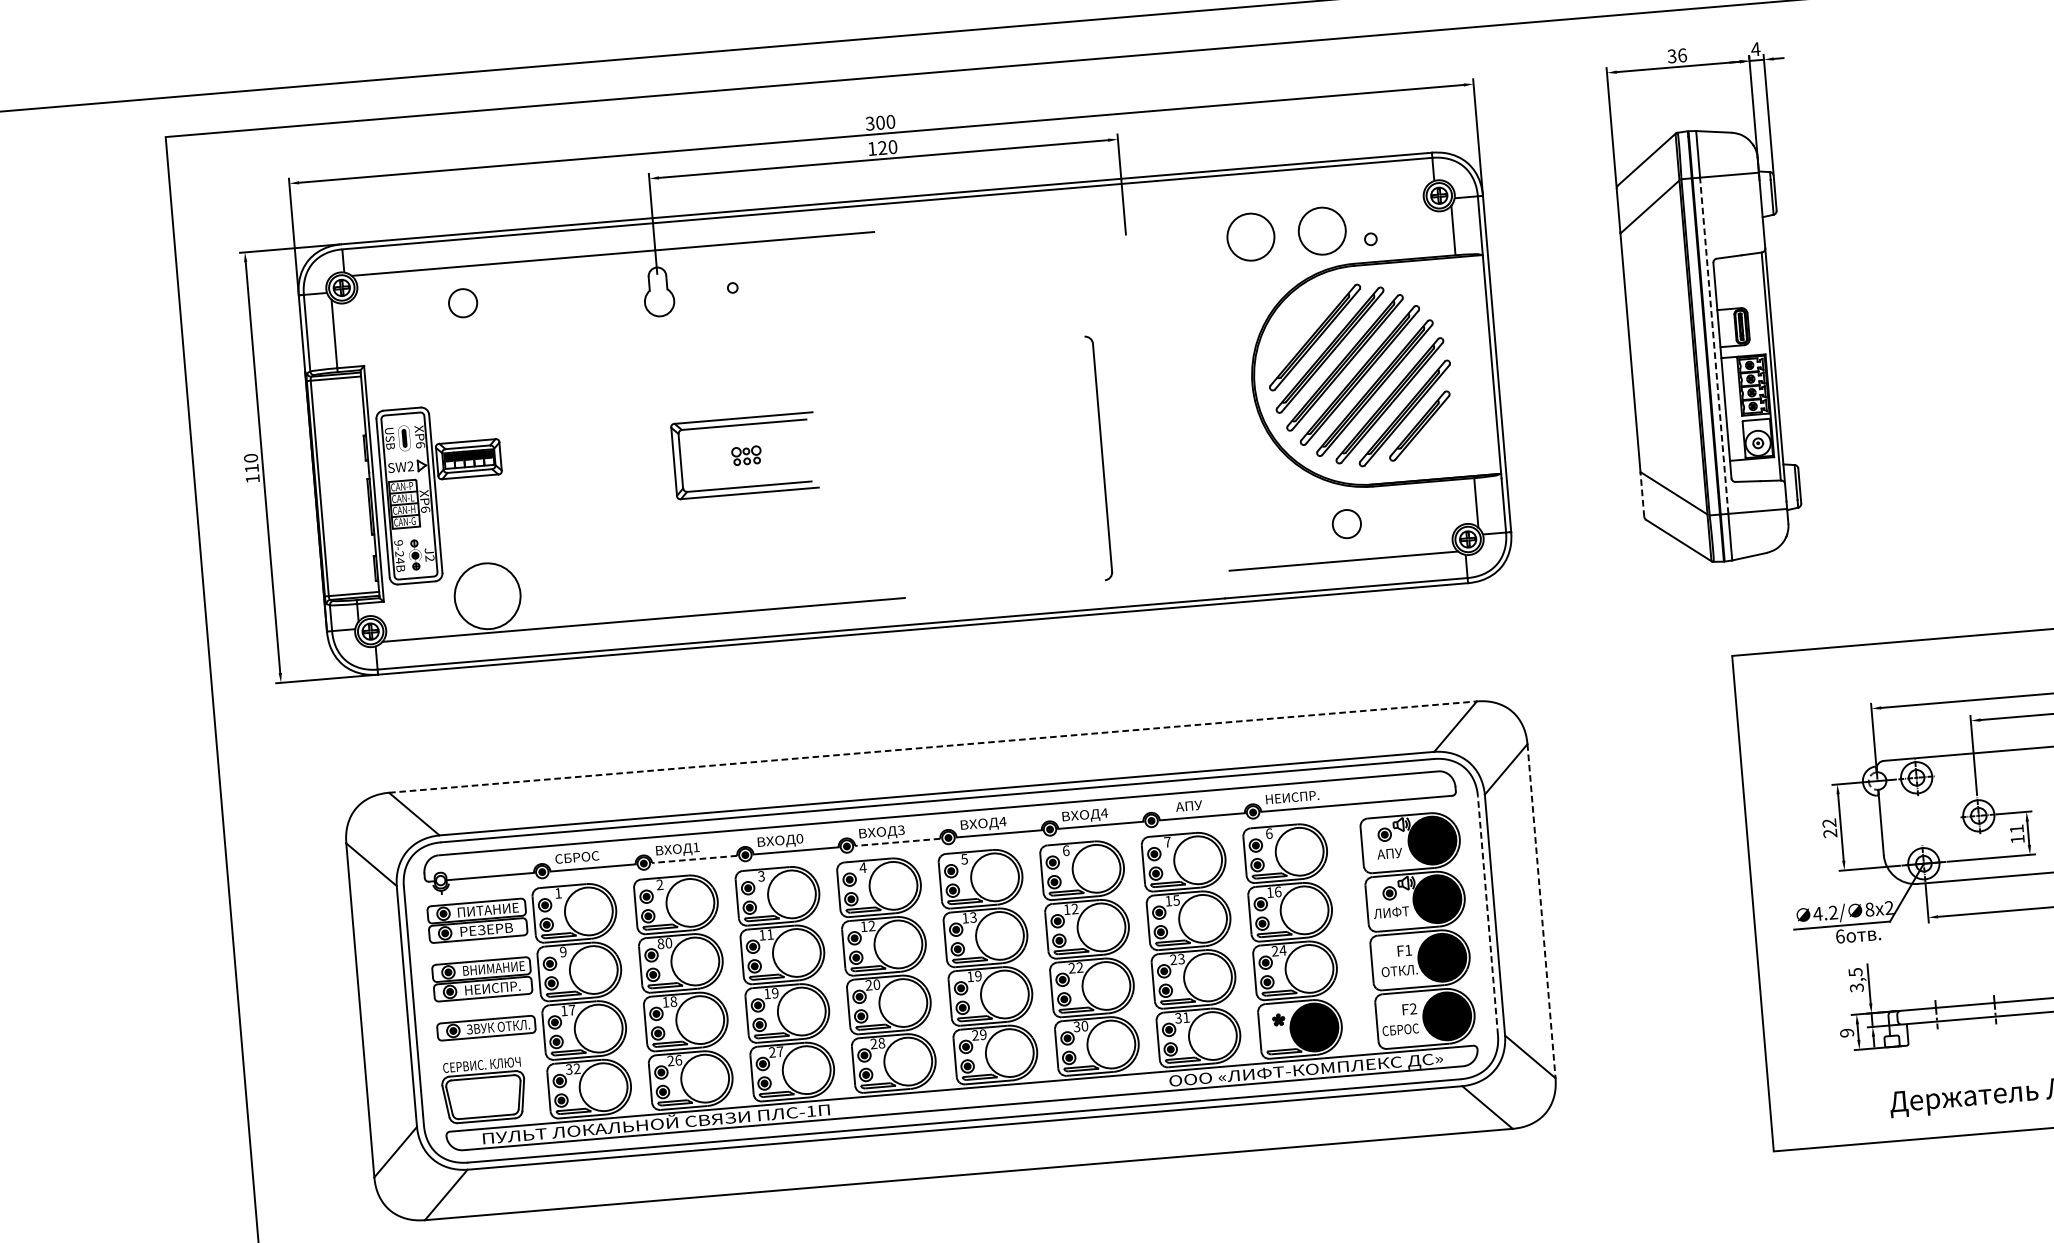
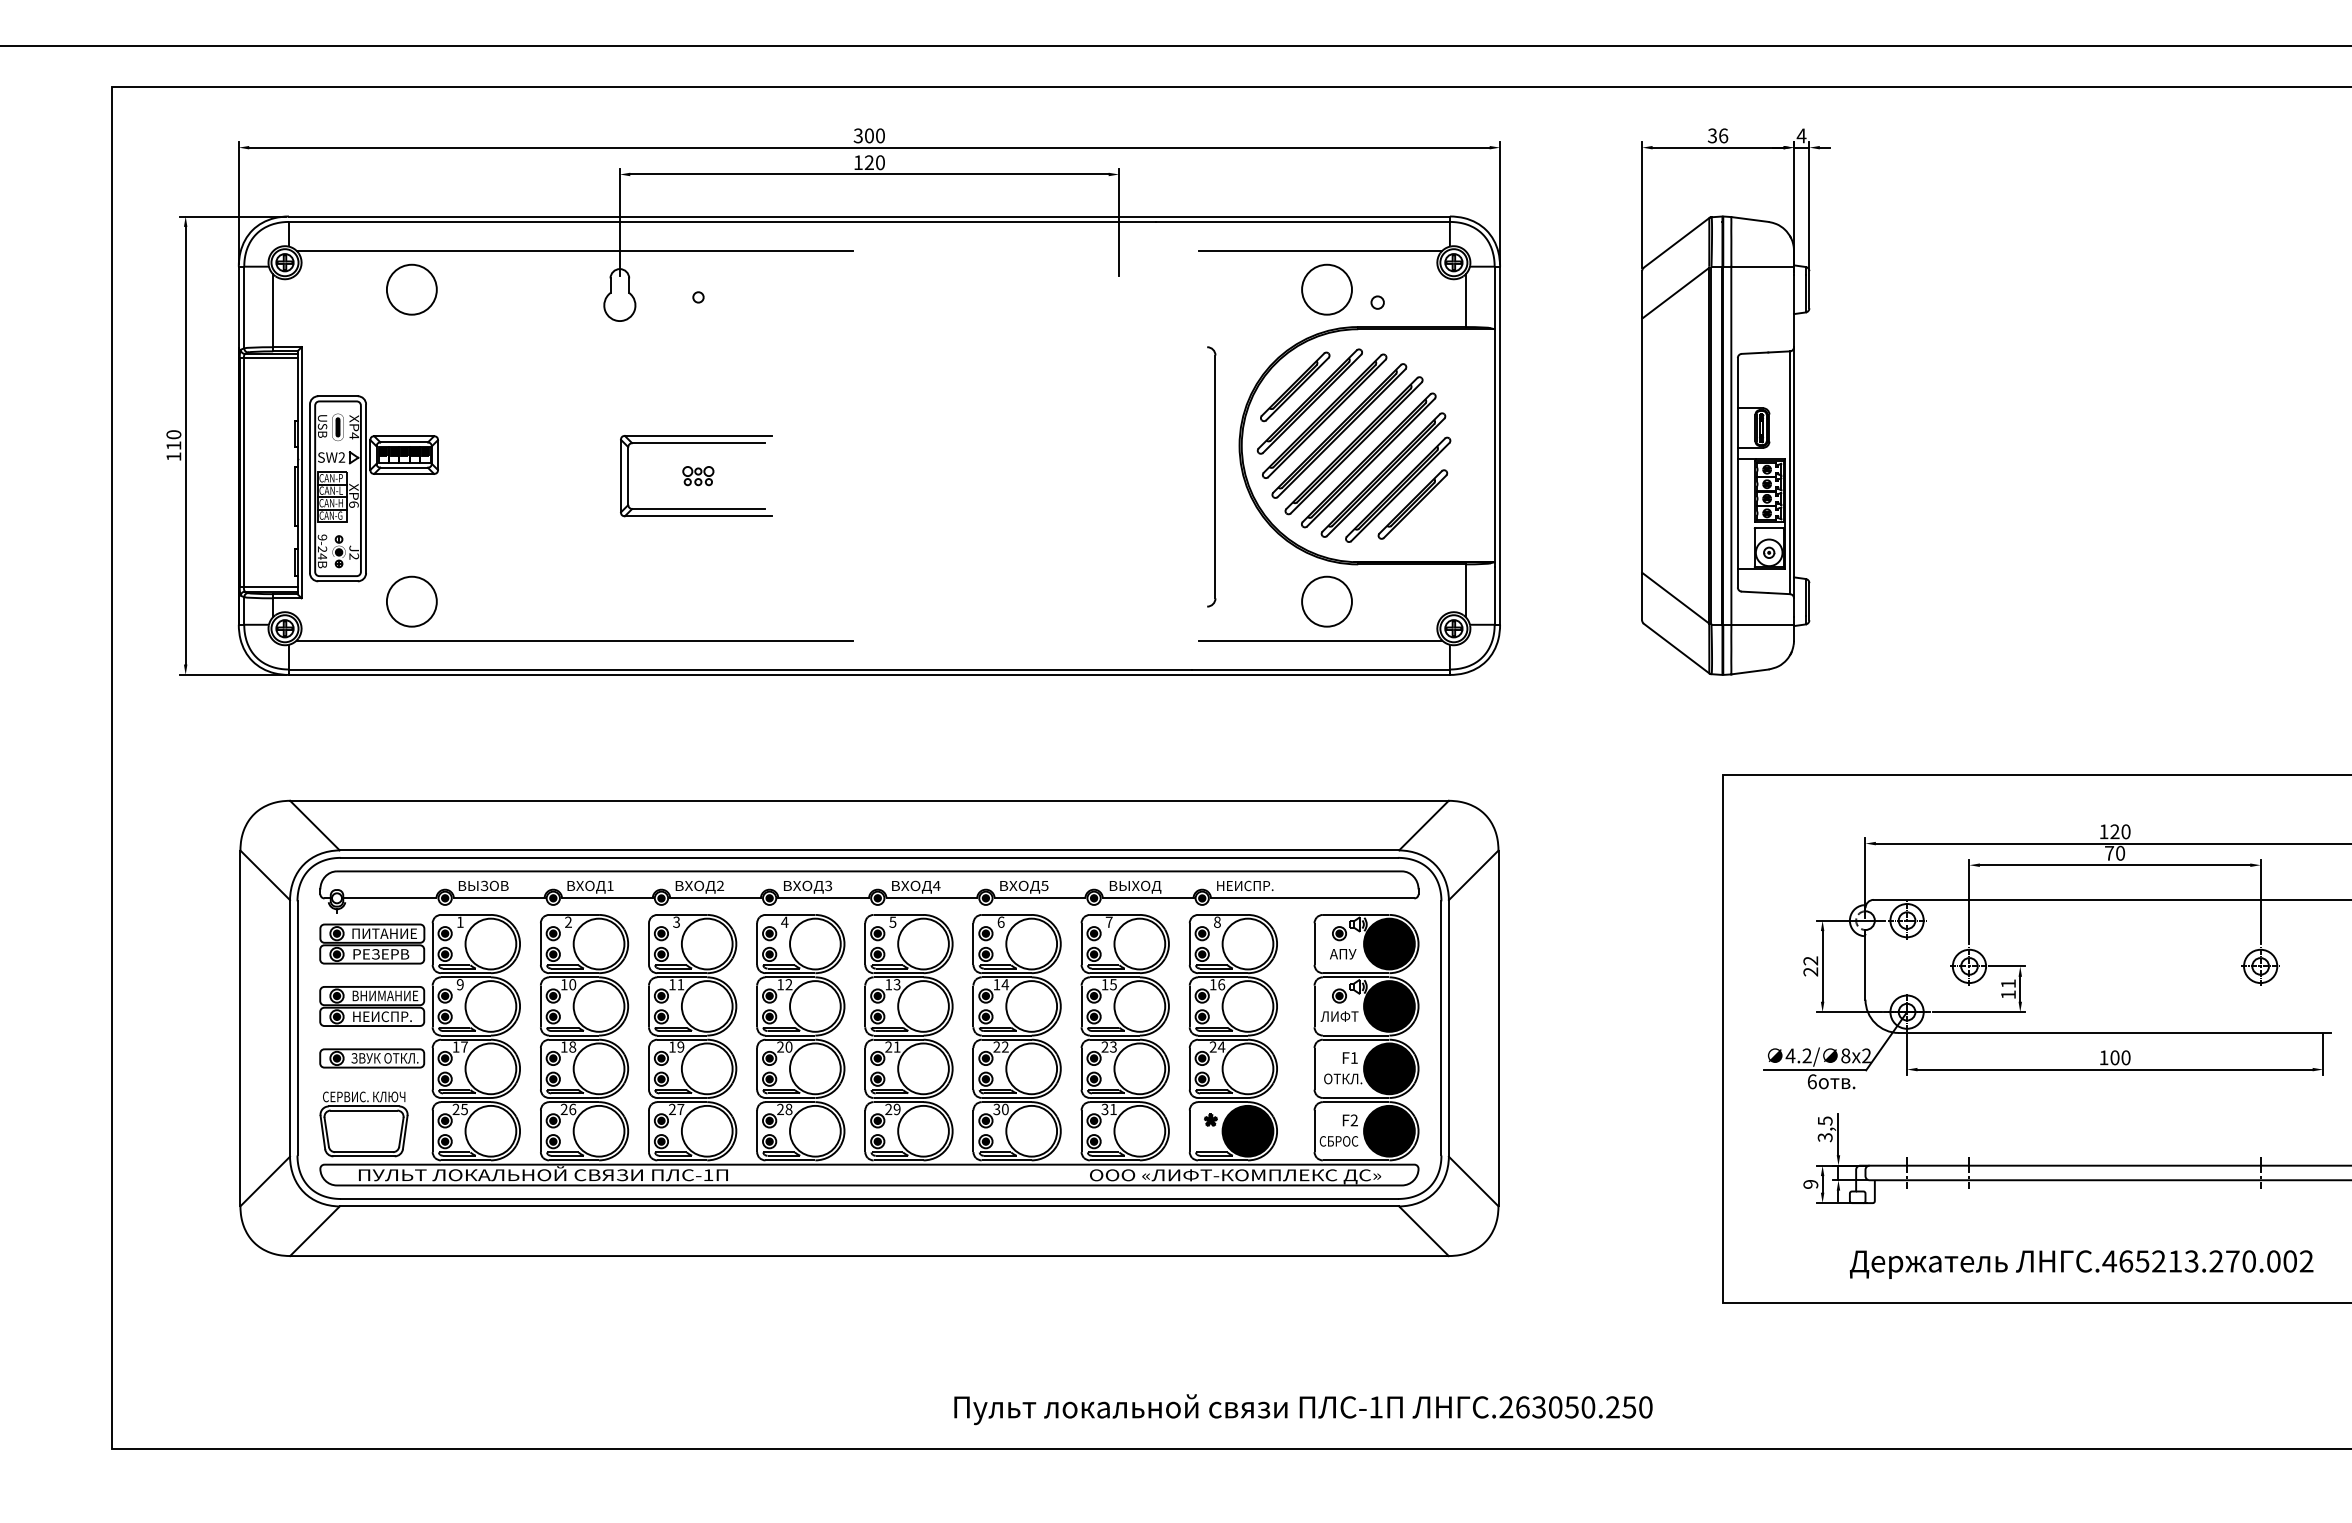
line: (1313, 194) -> (1320, 250), added
circle: (1250, 236) -> (1250, 289), removed
circle: (462, 303) -> (411, 289), size x1.67
part: (1300, 324) -> (1295, 386), added
line: (1714, 345) -> (1731, 445), dashed -> solid
text: (420, 444) -> (354, 435), XP6 -> XP4
part: (1098, 457) -> (1211, 476), moved
line: (1642, 494) -> (1642, 596), dashed -> solid
circle: (1346, 523) -> (1326, 601), size x1.67
circle: (487, 596) -> (411, 601), size x0.71
line: (932, 746) -> (869, 800), dashed -> solid
text: (1189, 806) -> (1135, 886), АПУ -> ВЫХОД
text: (1104, 813) -> (1044, 886), 4 -> 5
text: (1269, 832) -> (1217, 921), 6 -> 8
text: (799, 839) -> (720, 886), 0 -> 2
line: (897, 842) -> (823, 898), dashed -> solid
text: (577, 857) -> (483, 885), СБРОС -> ВЫЗОВ
line: (693, 859) -> (606, 898), dashed -> solid
text: (1075, 908) -> (1005, 984), 12 -> 14
line: (1541, 911) -> (1498, 1028), dashed -> solid
line: (1487, 914) -> (1441, 1027), dashed -> solid
text: (660, 943) -> (563, 984), 80 -> 10
text: (973, 975) -> (892, 1046), 19 -> 21
text: (572, 1069) -> (459, 1109), 32 -> 25

